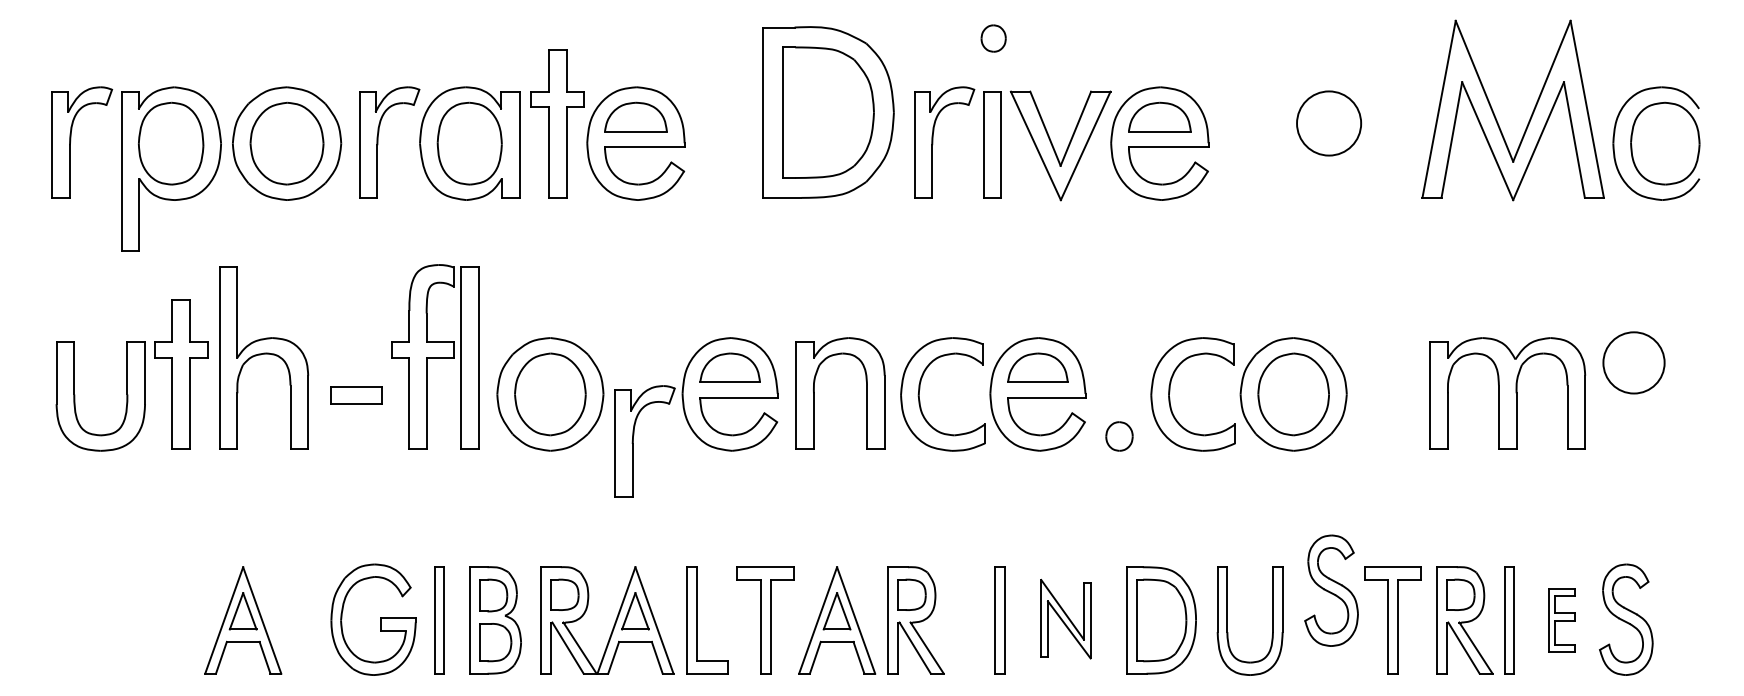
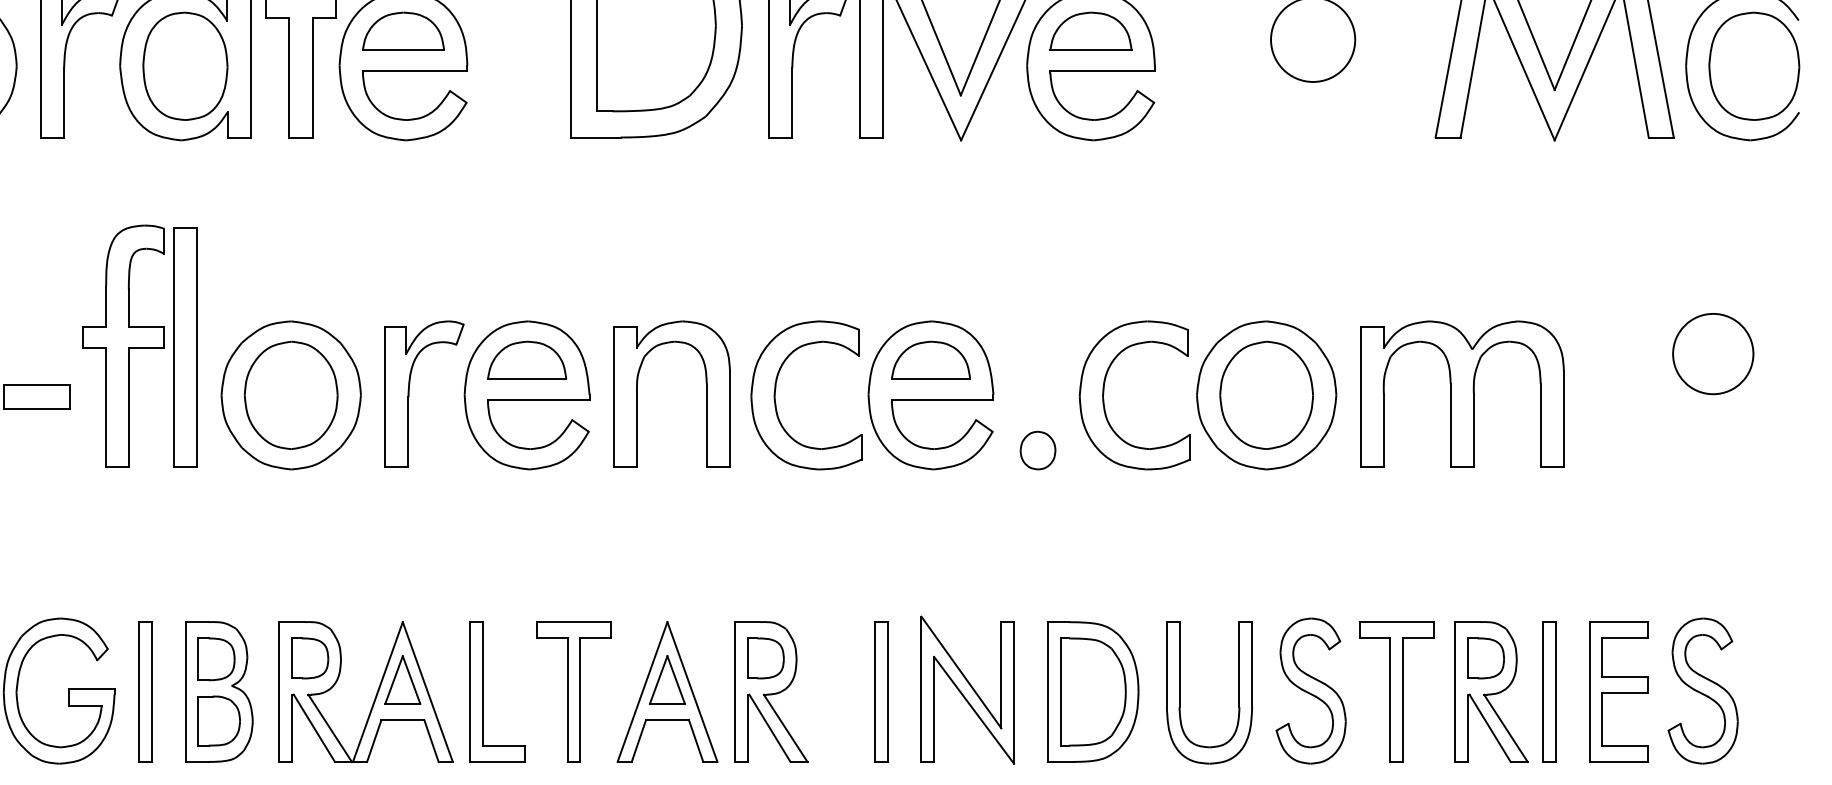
part: (1507, 393) -> (1461, 394), moved
part: (633, 441) -> (409, 394), moved
part: (1331, 590) -> (1311, 690), moved
part: (1065, 619) -> (967, 690), size x1.43
part: (1561, 620) -> (1618, 692), size x1.67

